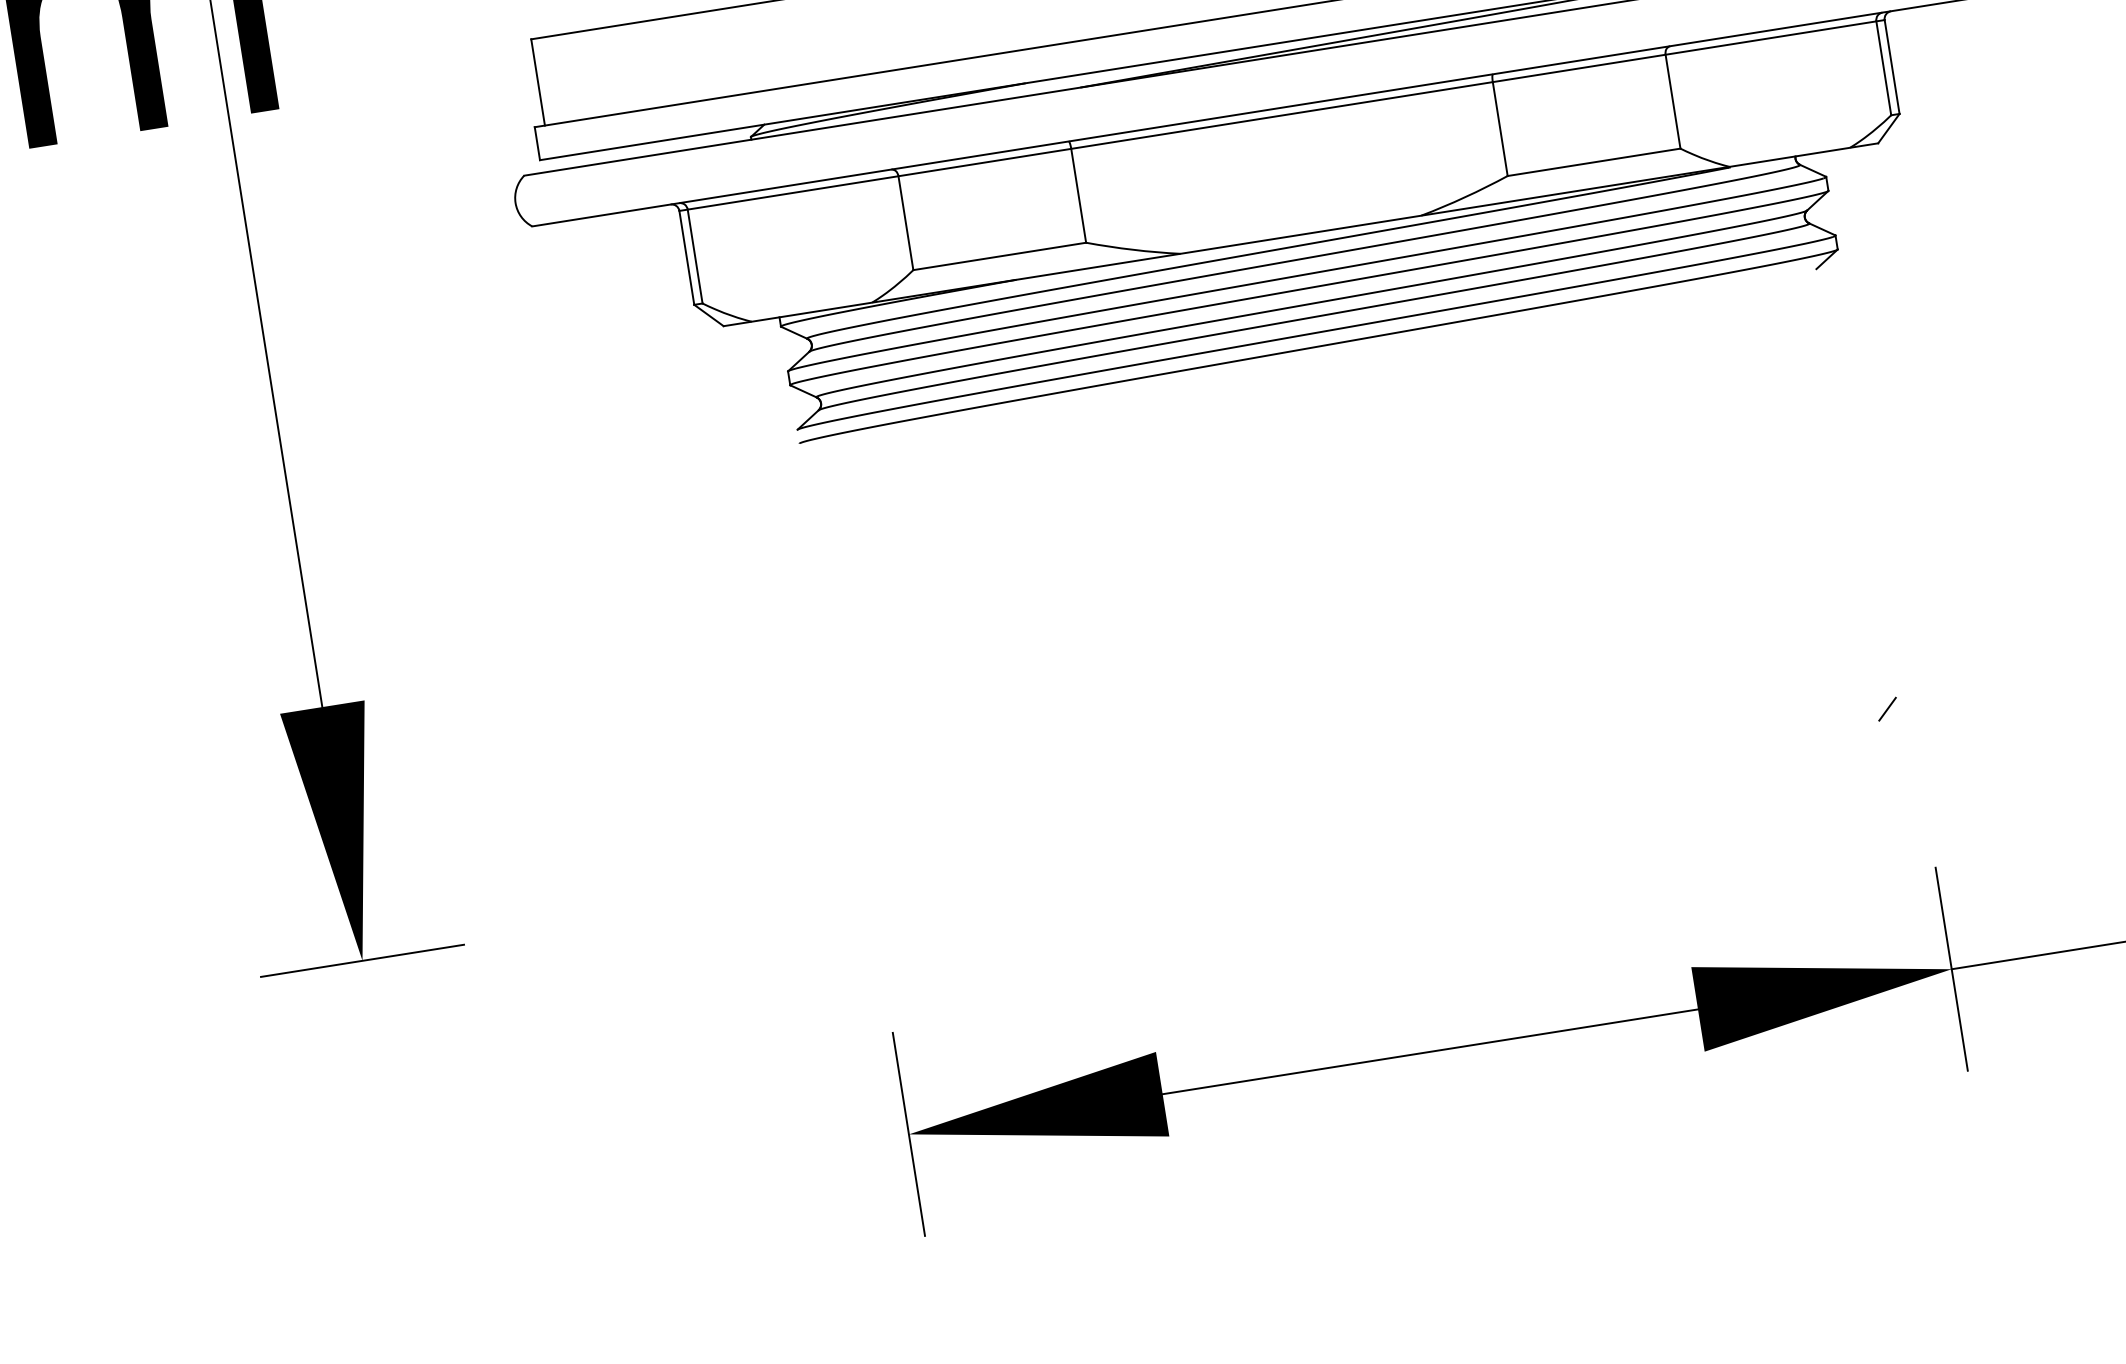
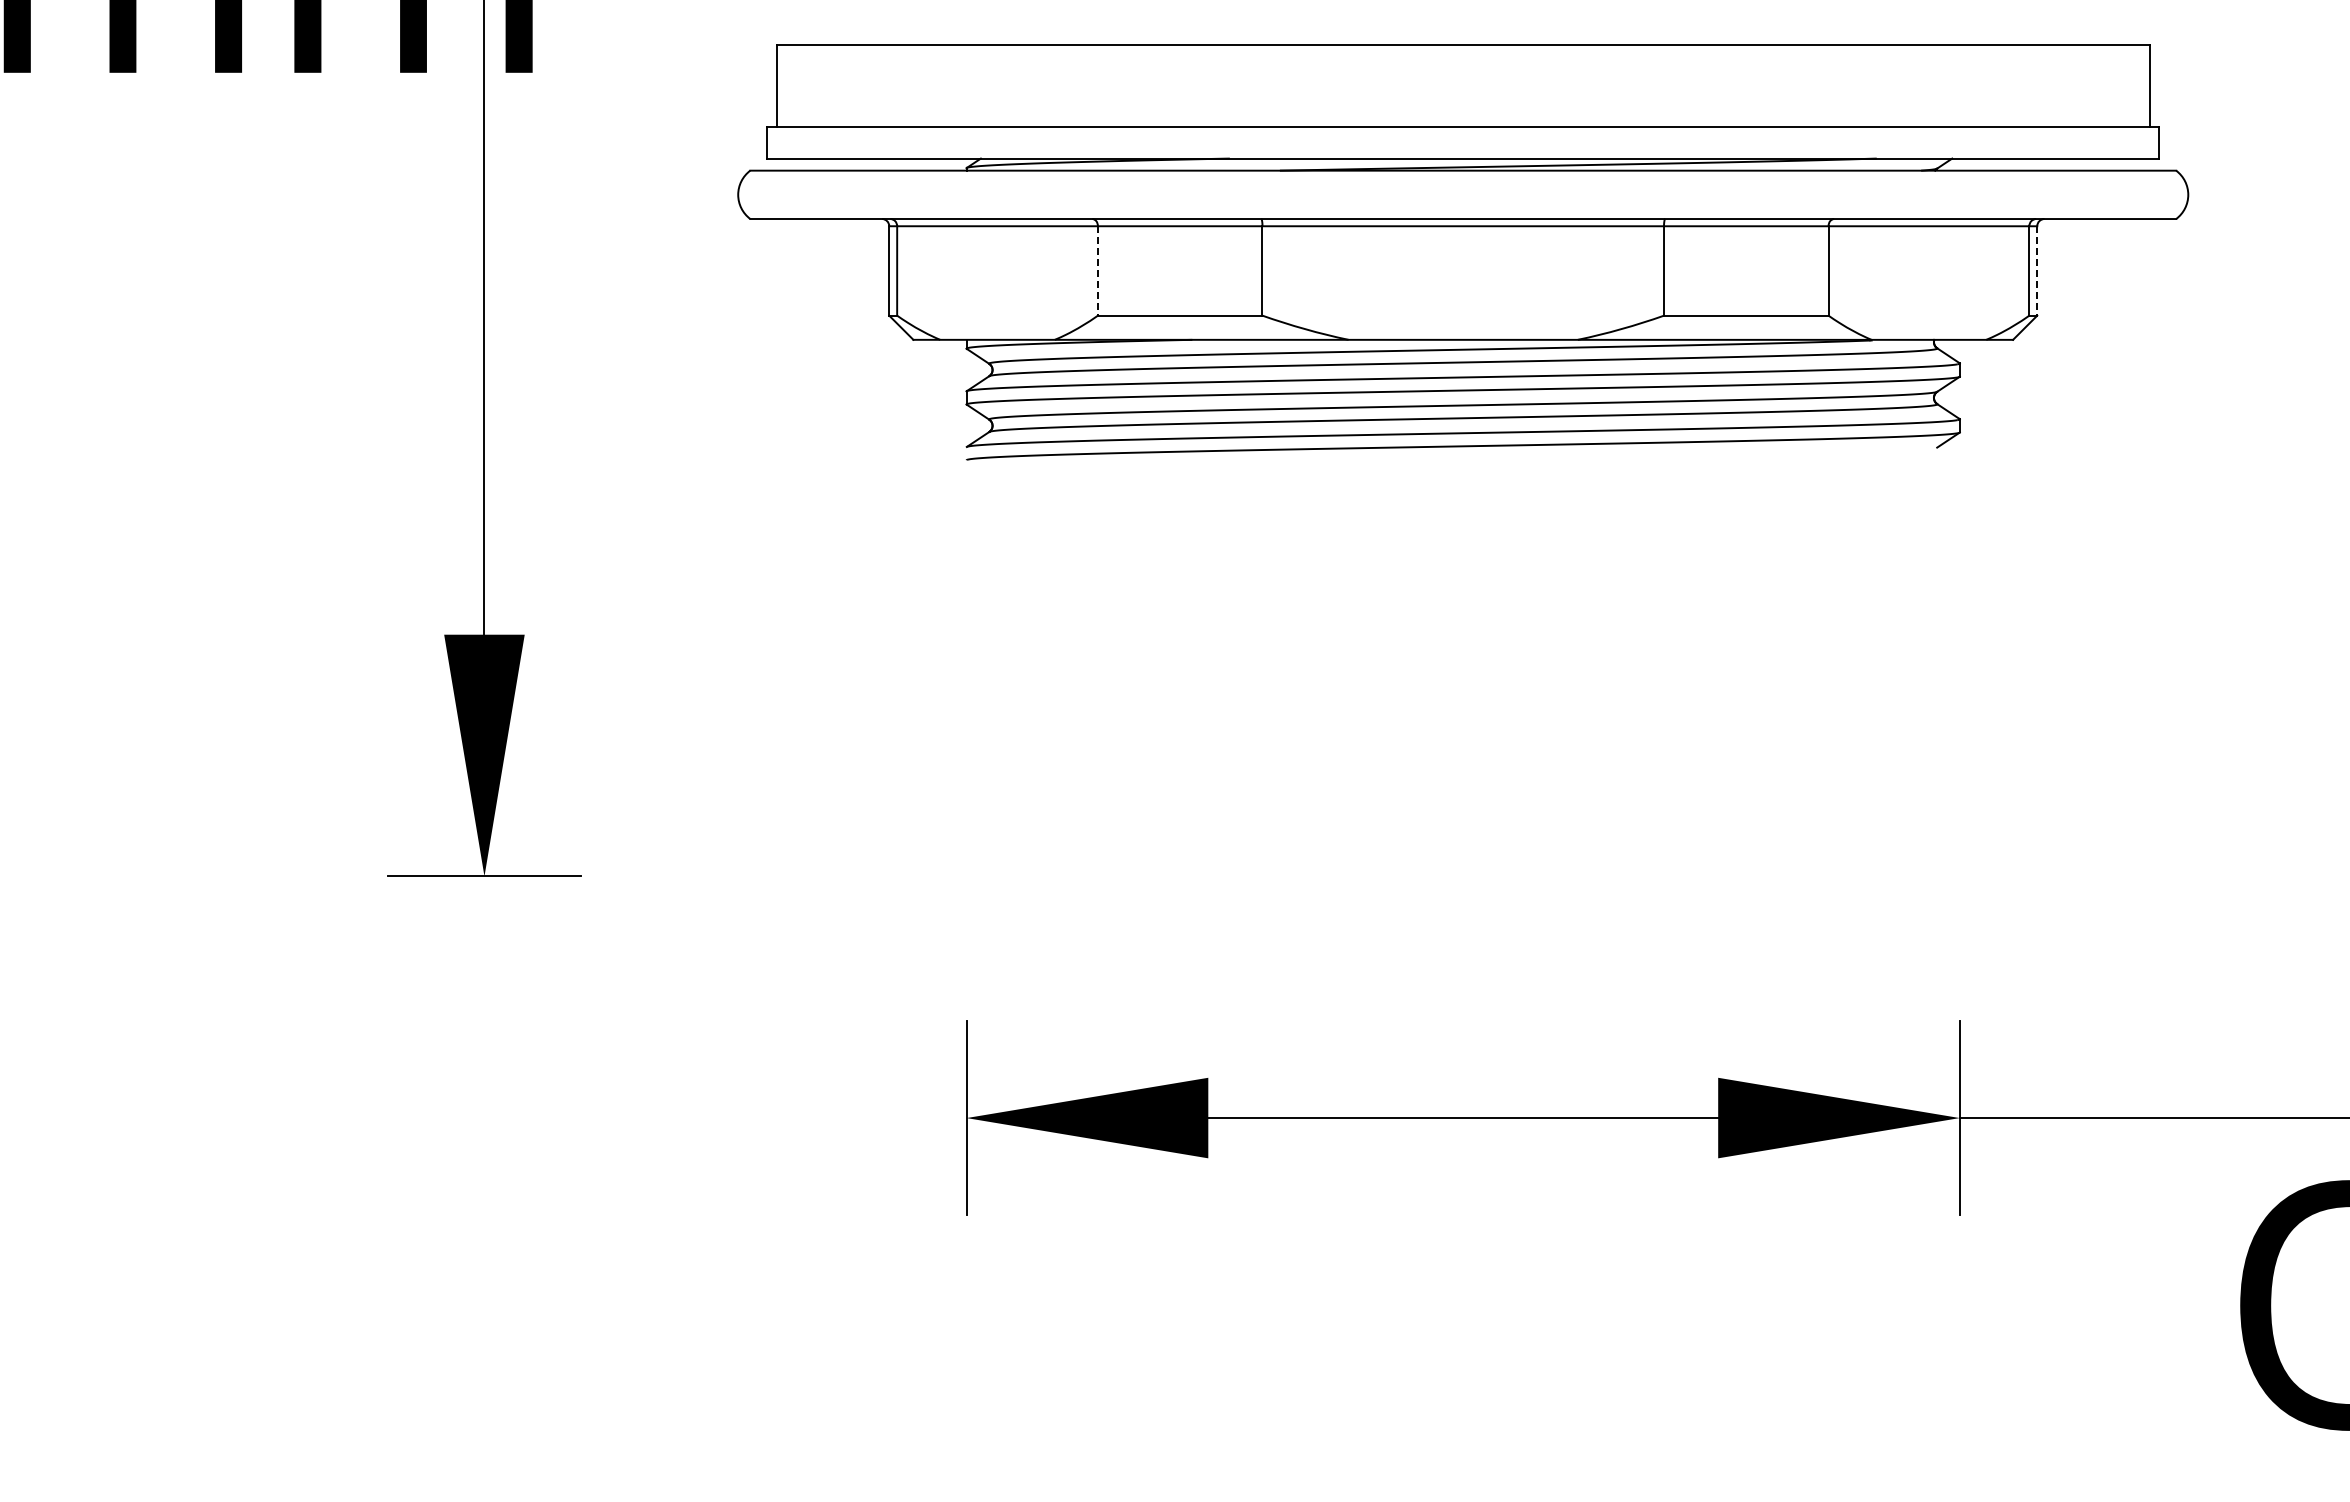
line: (1892, 66) -> (2037, 270), solid -> dashed
line: (905, 222) -> (1097, 270), solid -> dashed
line: (1887, 708) -> (1938, 866), removed

